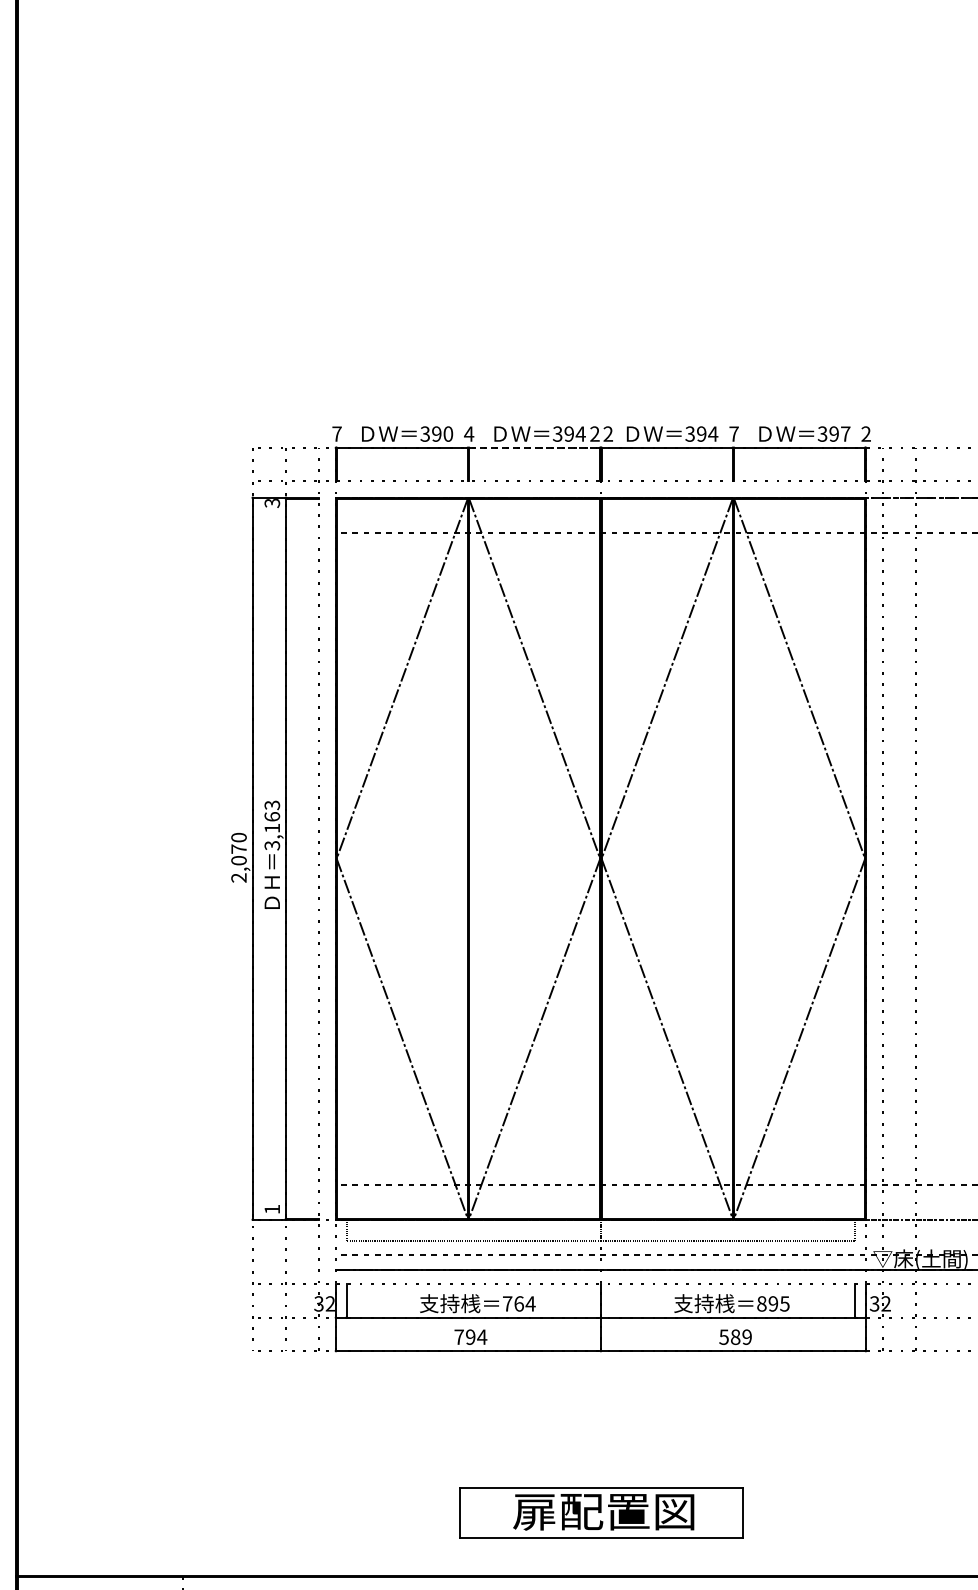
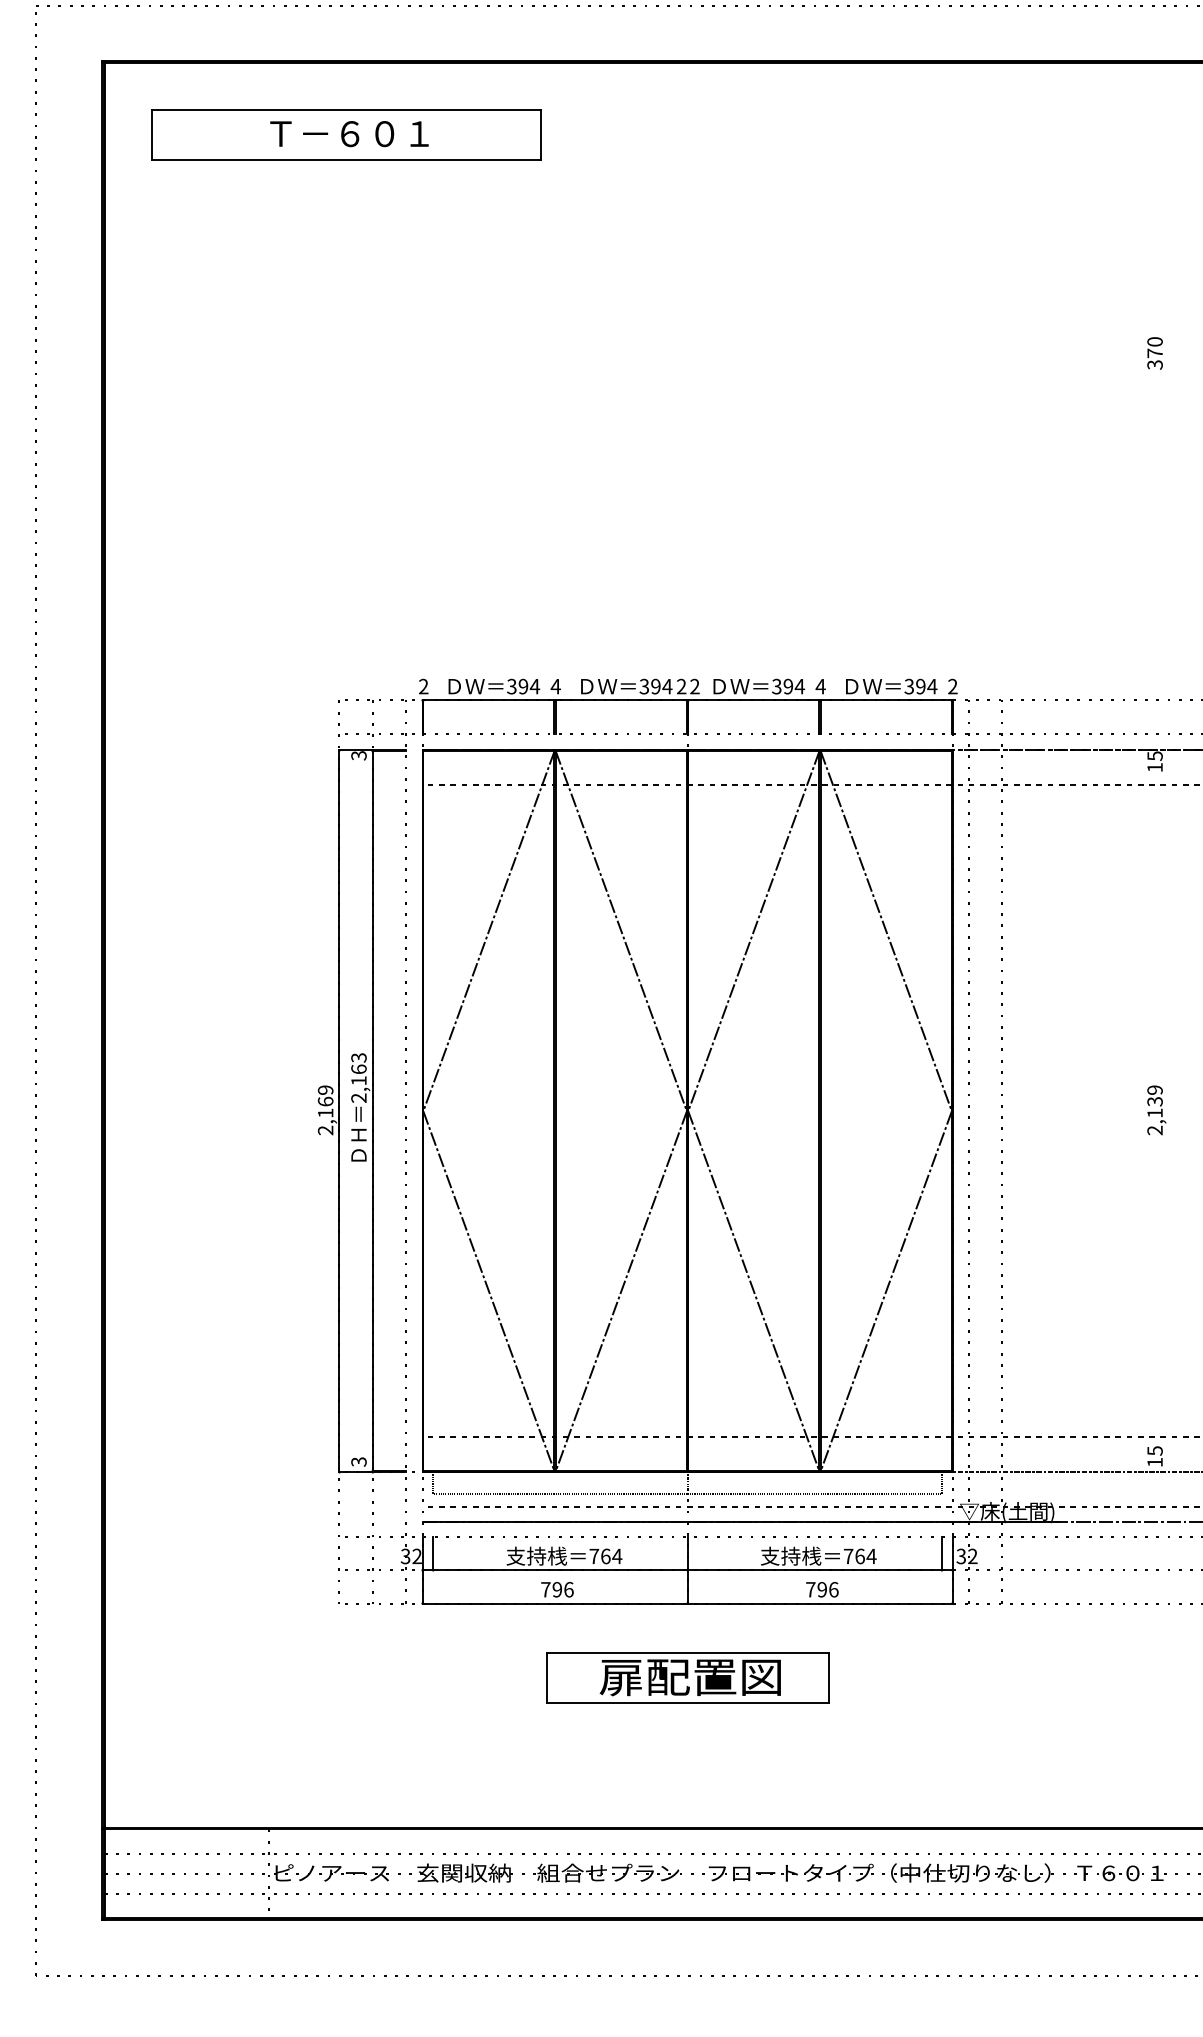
text: (336, 433) -> (423, 686), 7 -> 2
text: (447, 433) -> (534, 686), 390 -> 394
text: (733, 433) -> (820, 686), 7 -> 4
text: (845, 433) -> (932, 686), 397 -> 394
line: (534, 447) -> (621, 700), dashed -> solid
text: (271, 845) -> (358, 1098), 3,163 -> 2,163
text: (238, 848) -> (325, 1101), 2,070 -> 2,169
text: (271, 1208) -> (358, 1461), 1 -> 3
text: (772, 1303) -> (859, 1556), 895 -> 764
text: (481, 1336) -> (568, 1589), 794 -> 796
text: (734, 1336) -> (821, 1589), 589 -> 796
part: (600, 1511) -> (687, 1677), moved

